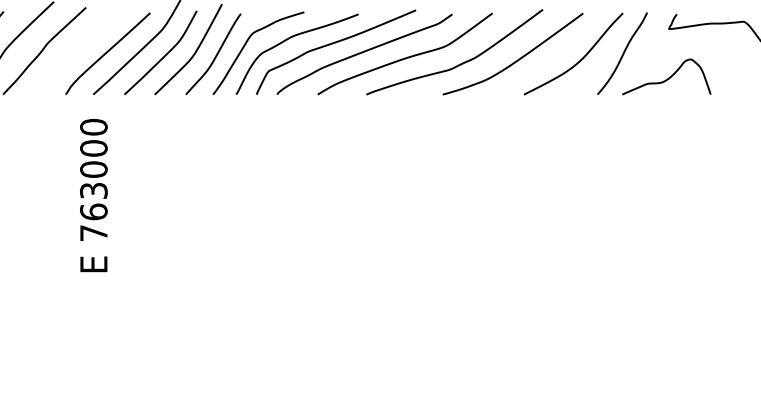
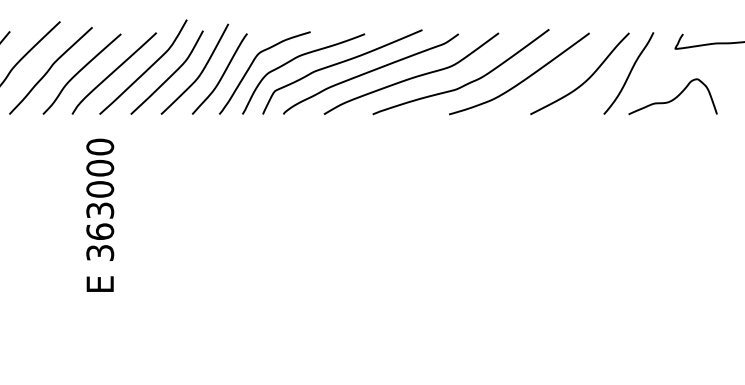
curve: (74, 51) -> (80, 71), added
text: (93, 233) -> (99, 253), 763000 -> 363000

